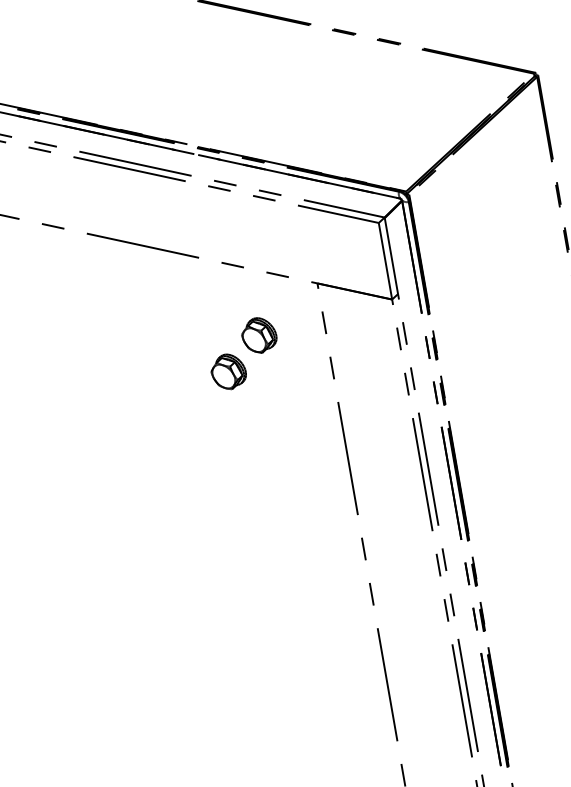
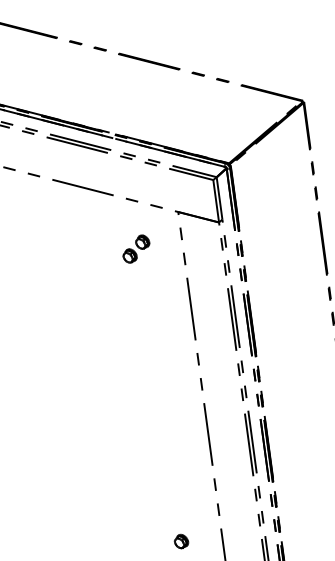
part: (244, 352) -> (136, 248), size x0.71

